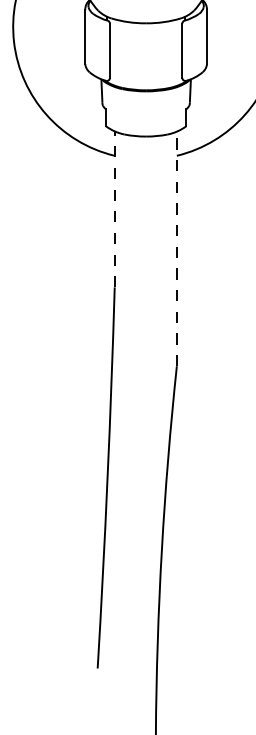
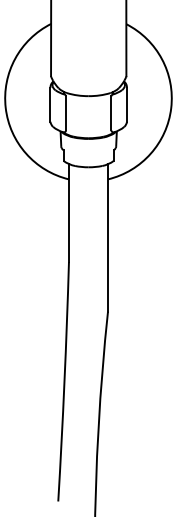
line: (113, 210) -> (68, 213), dashed -> solid
line: (177, 248) -> (108, 237), dashed -> solid

